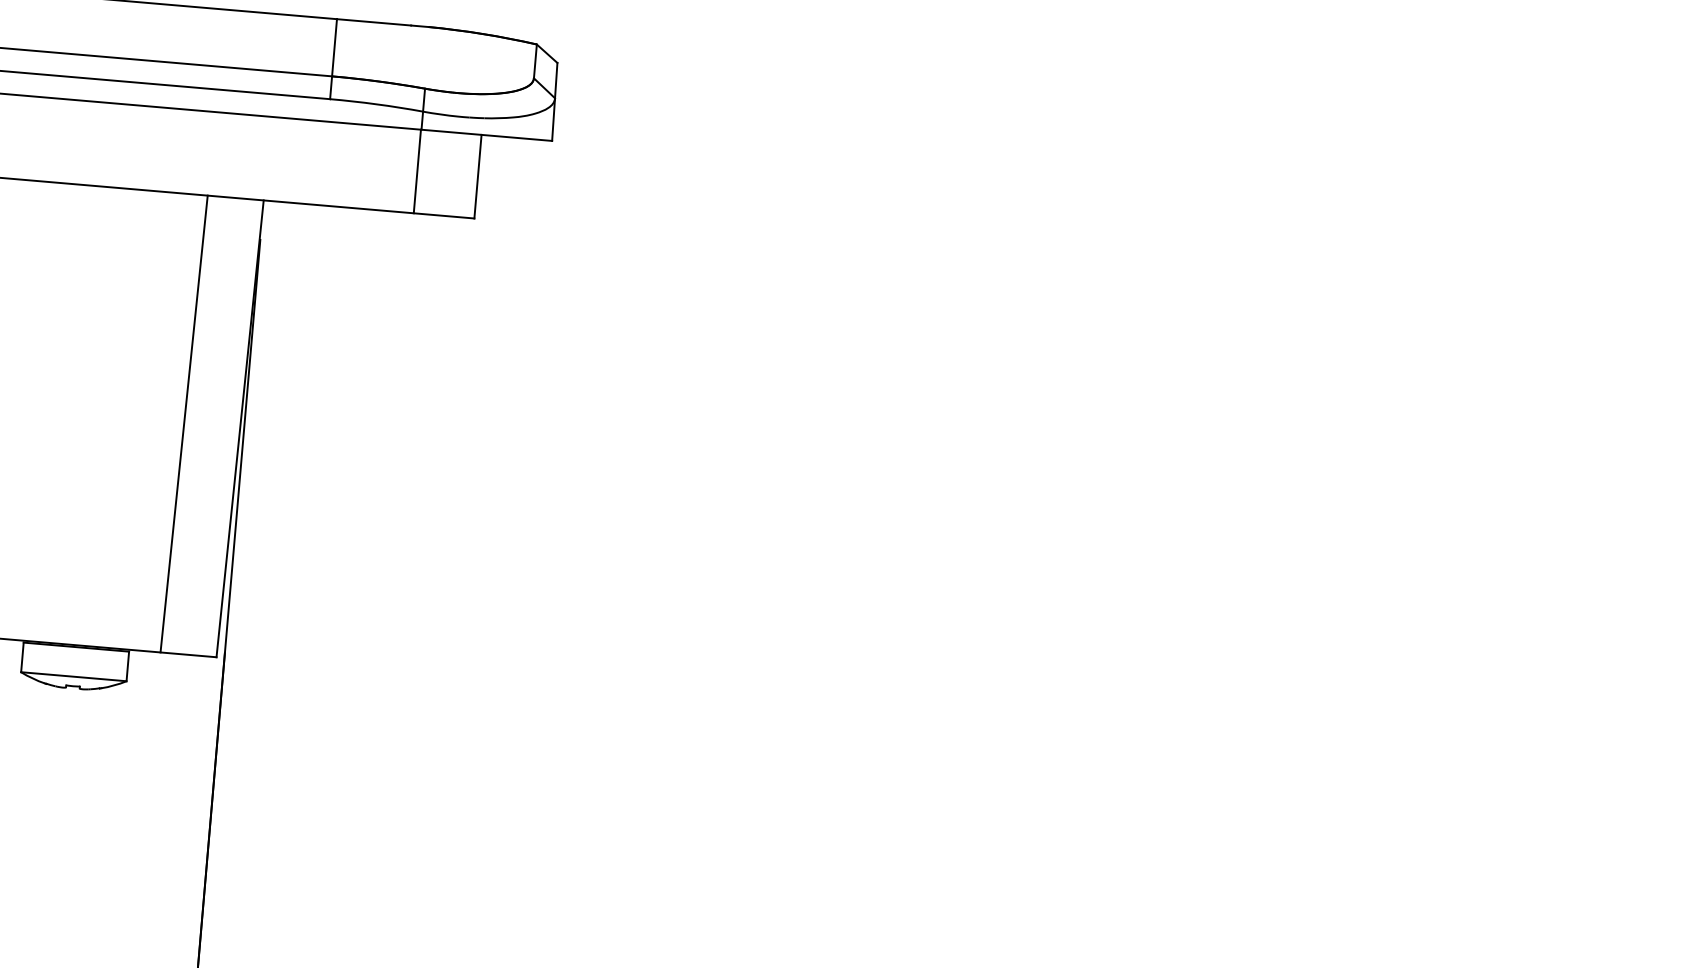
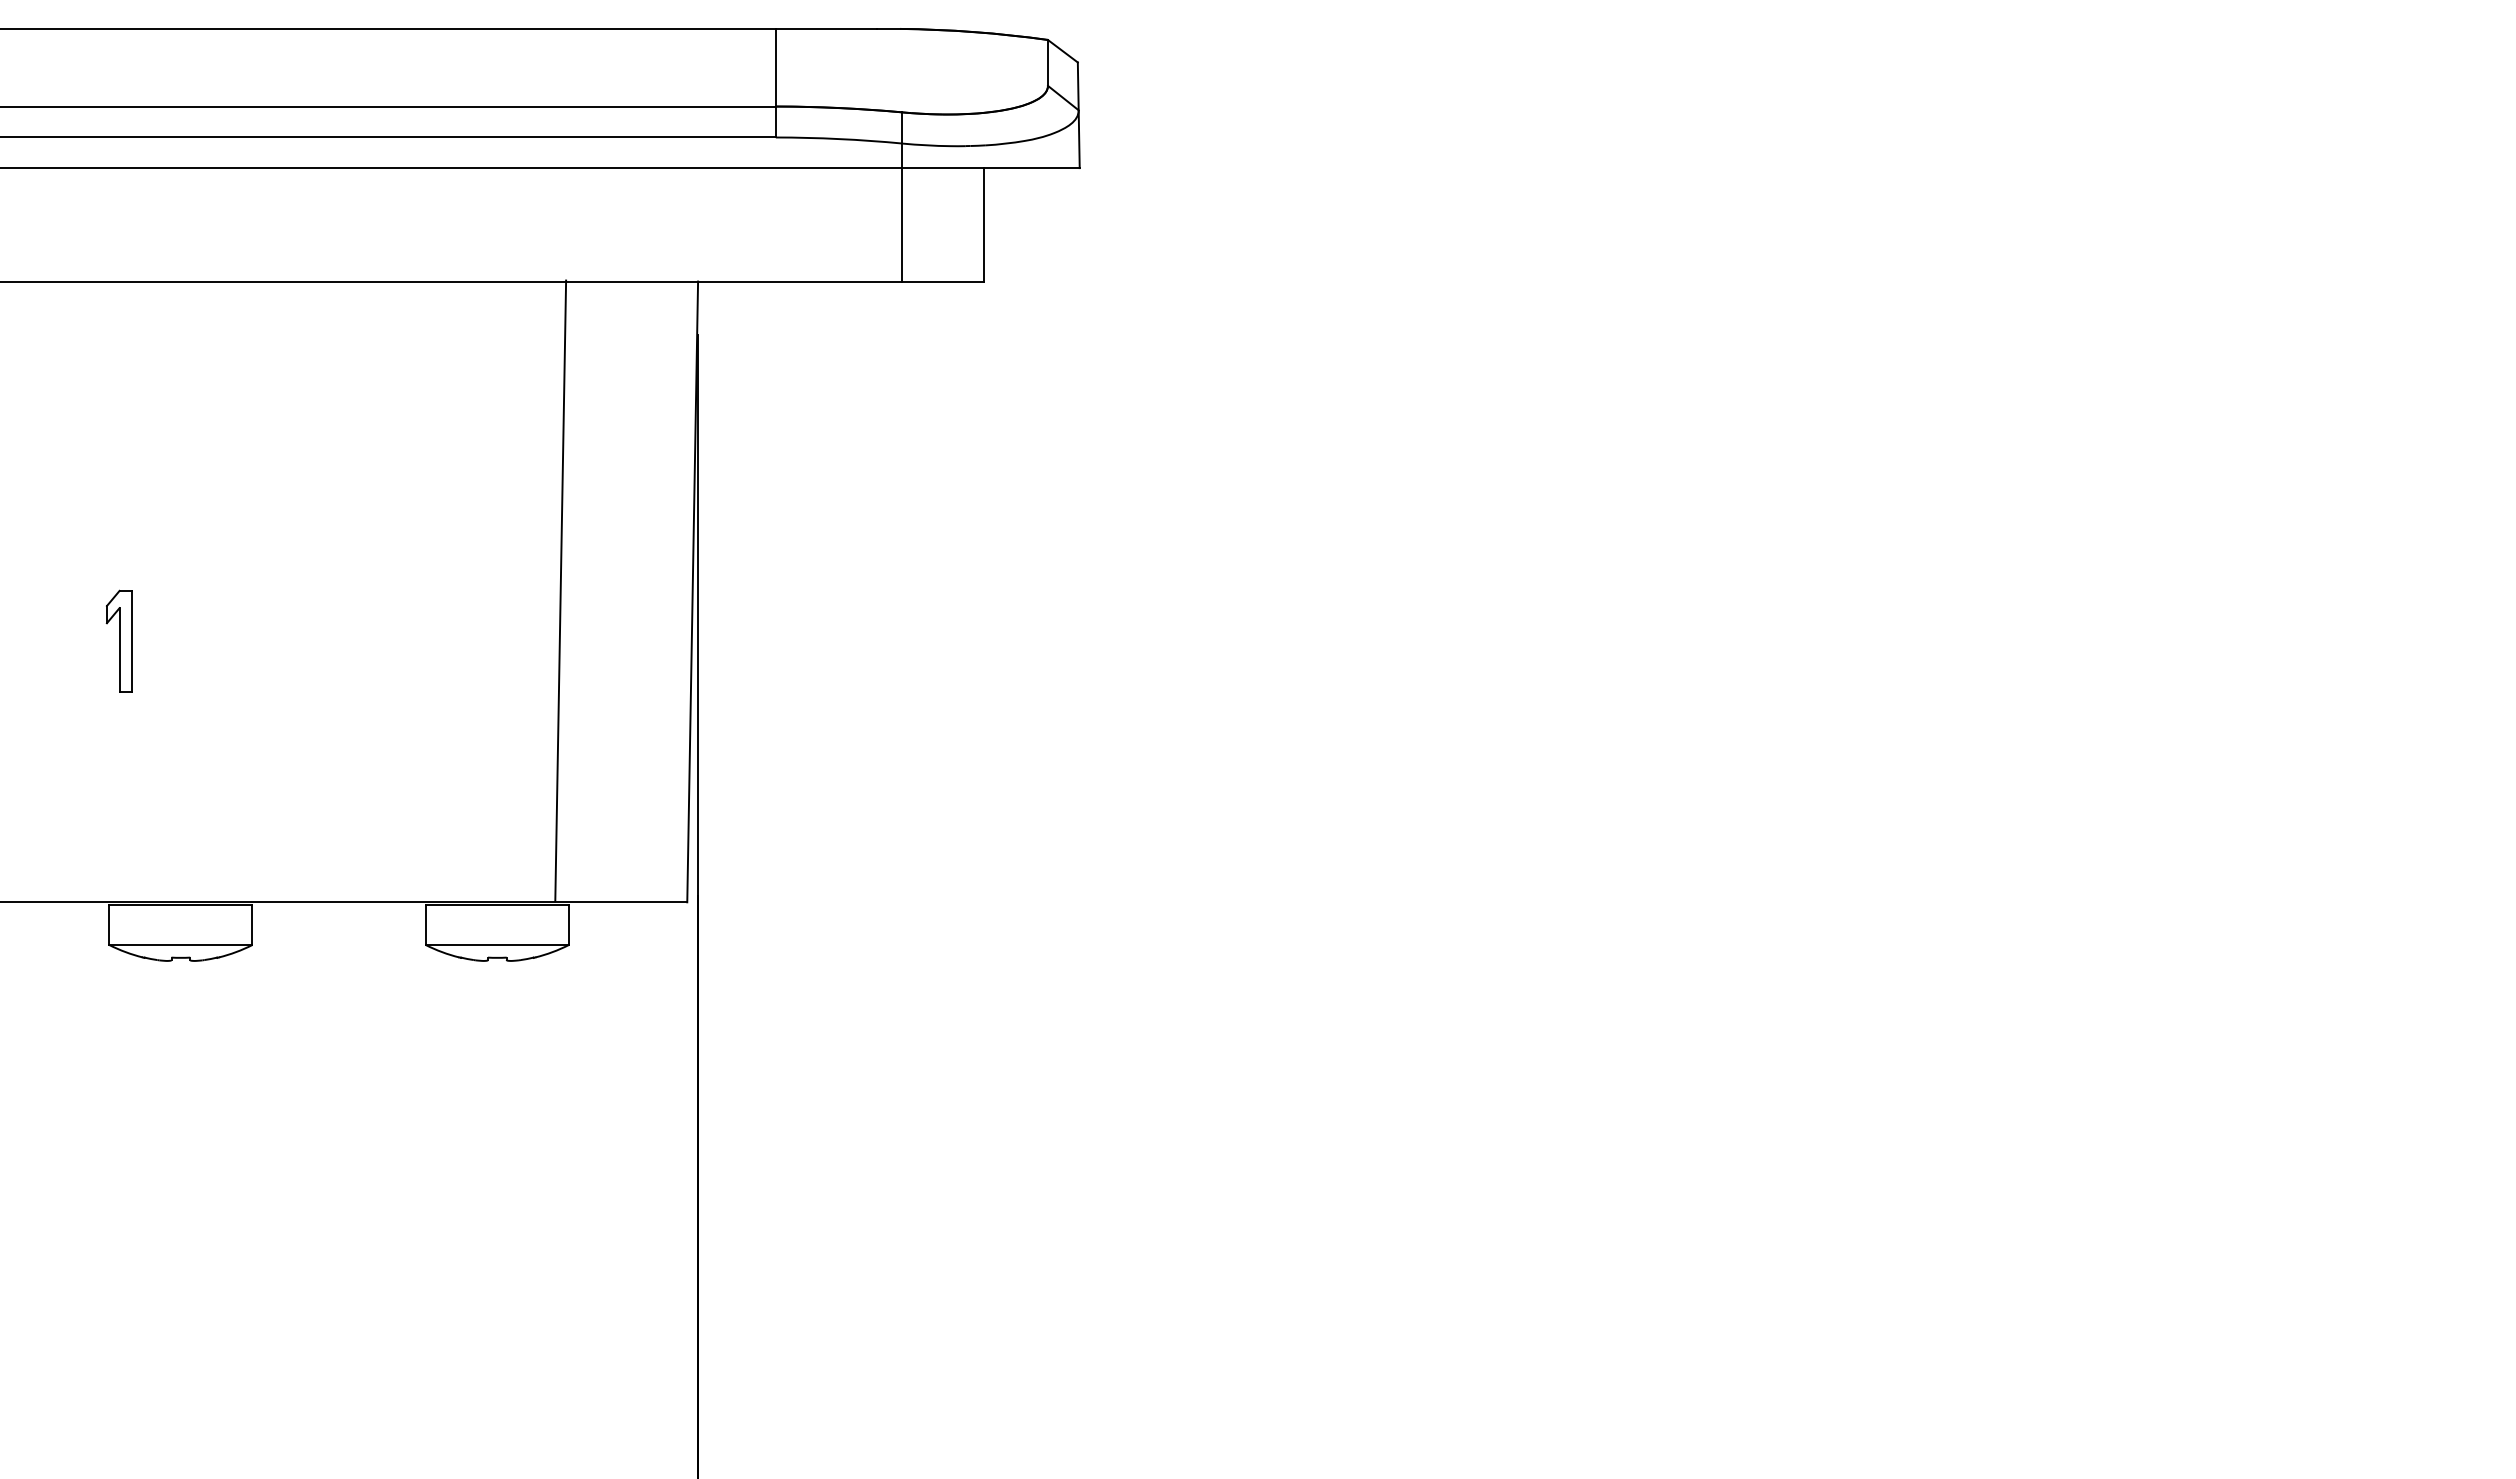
line: (184, 423) -> (560, 590), moved

